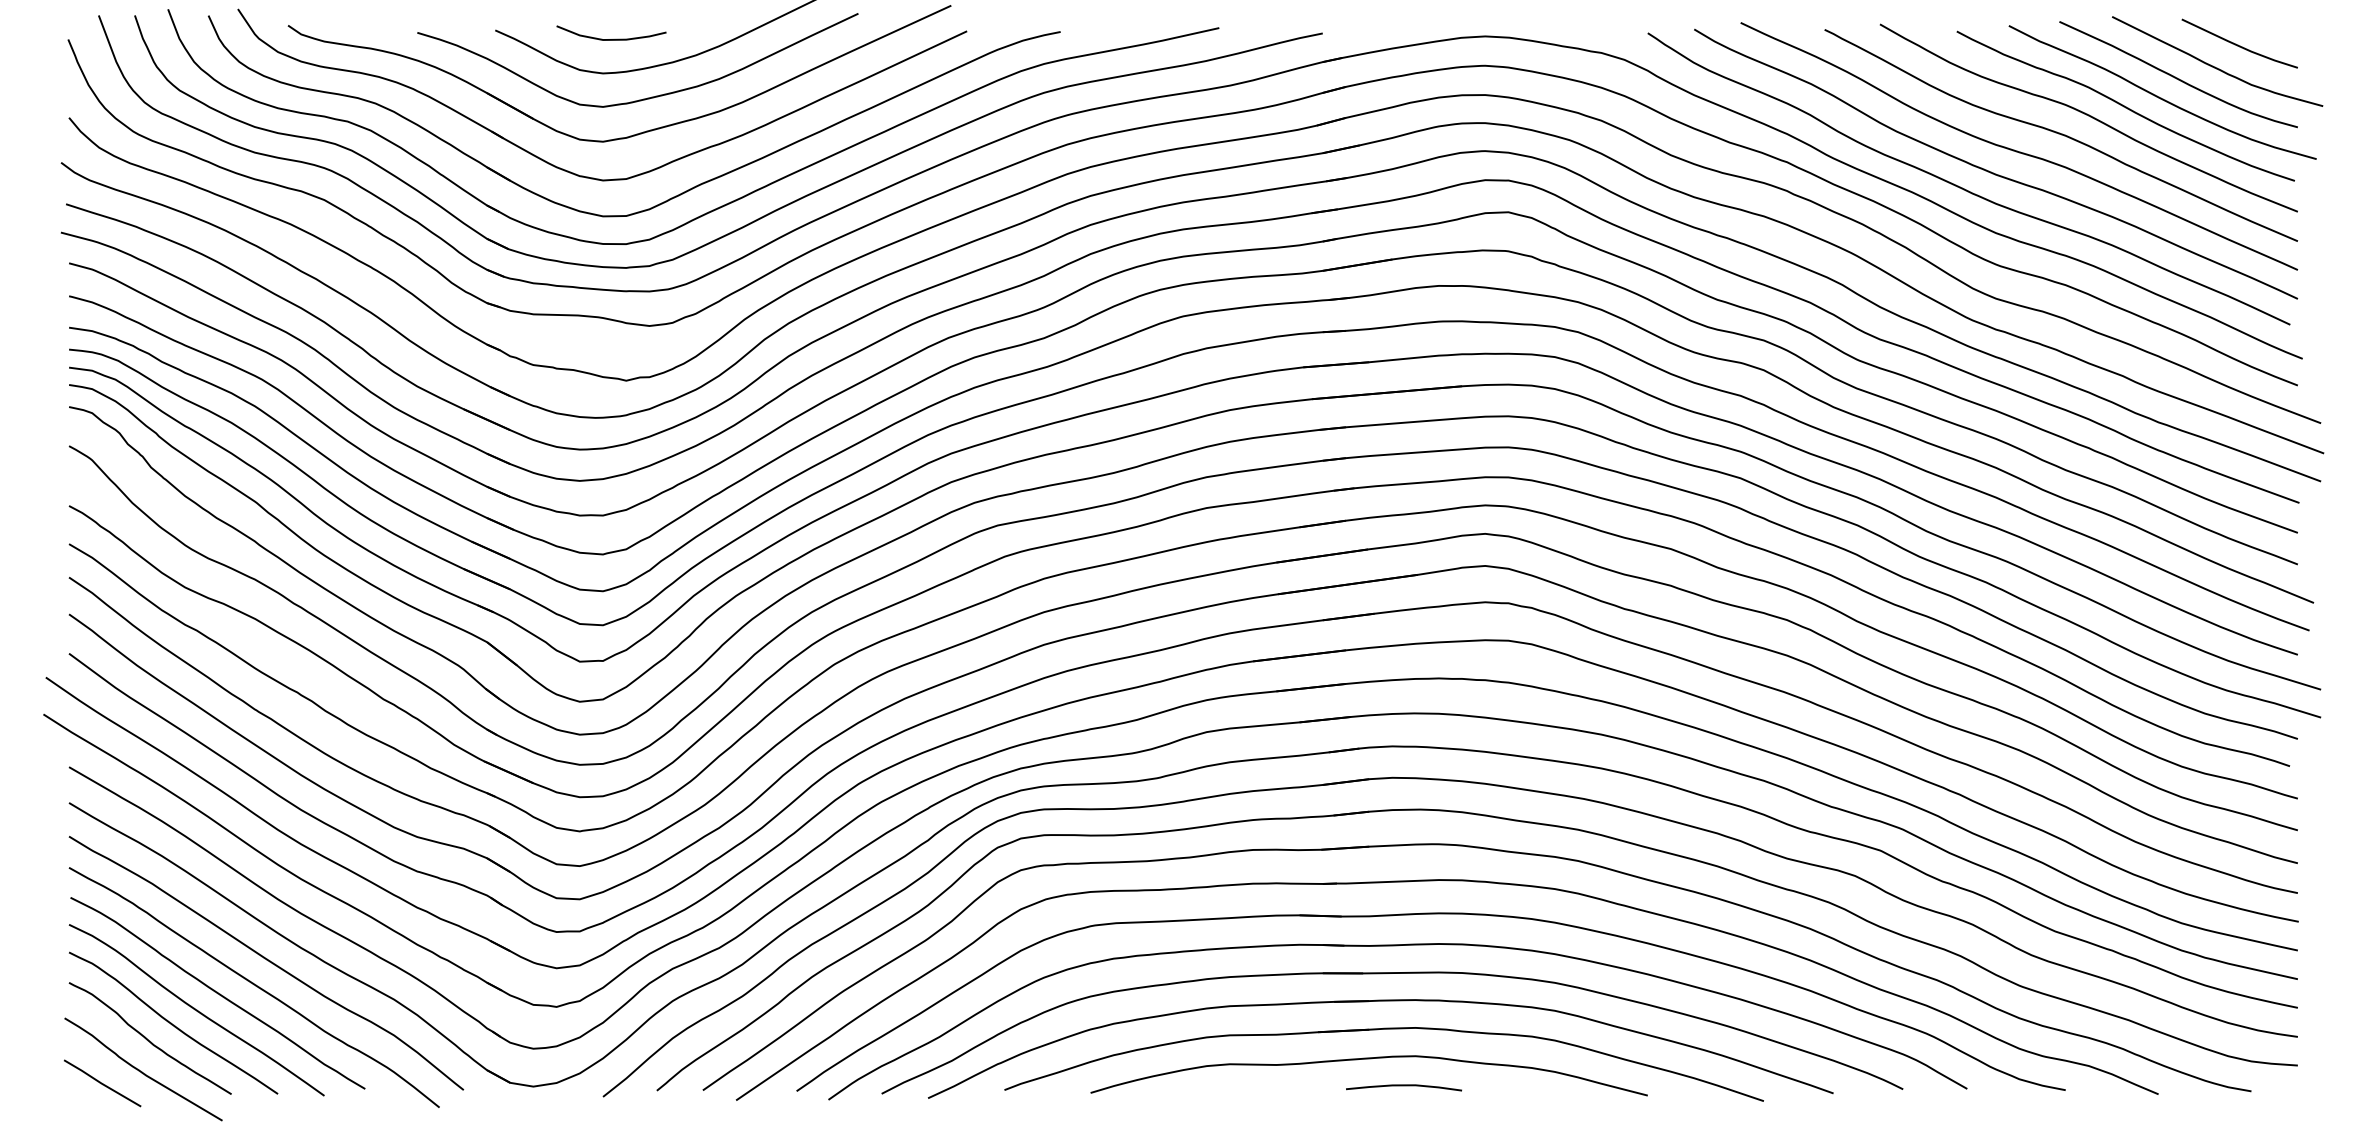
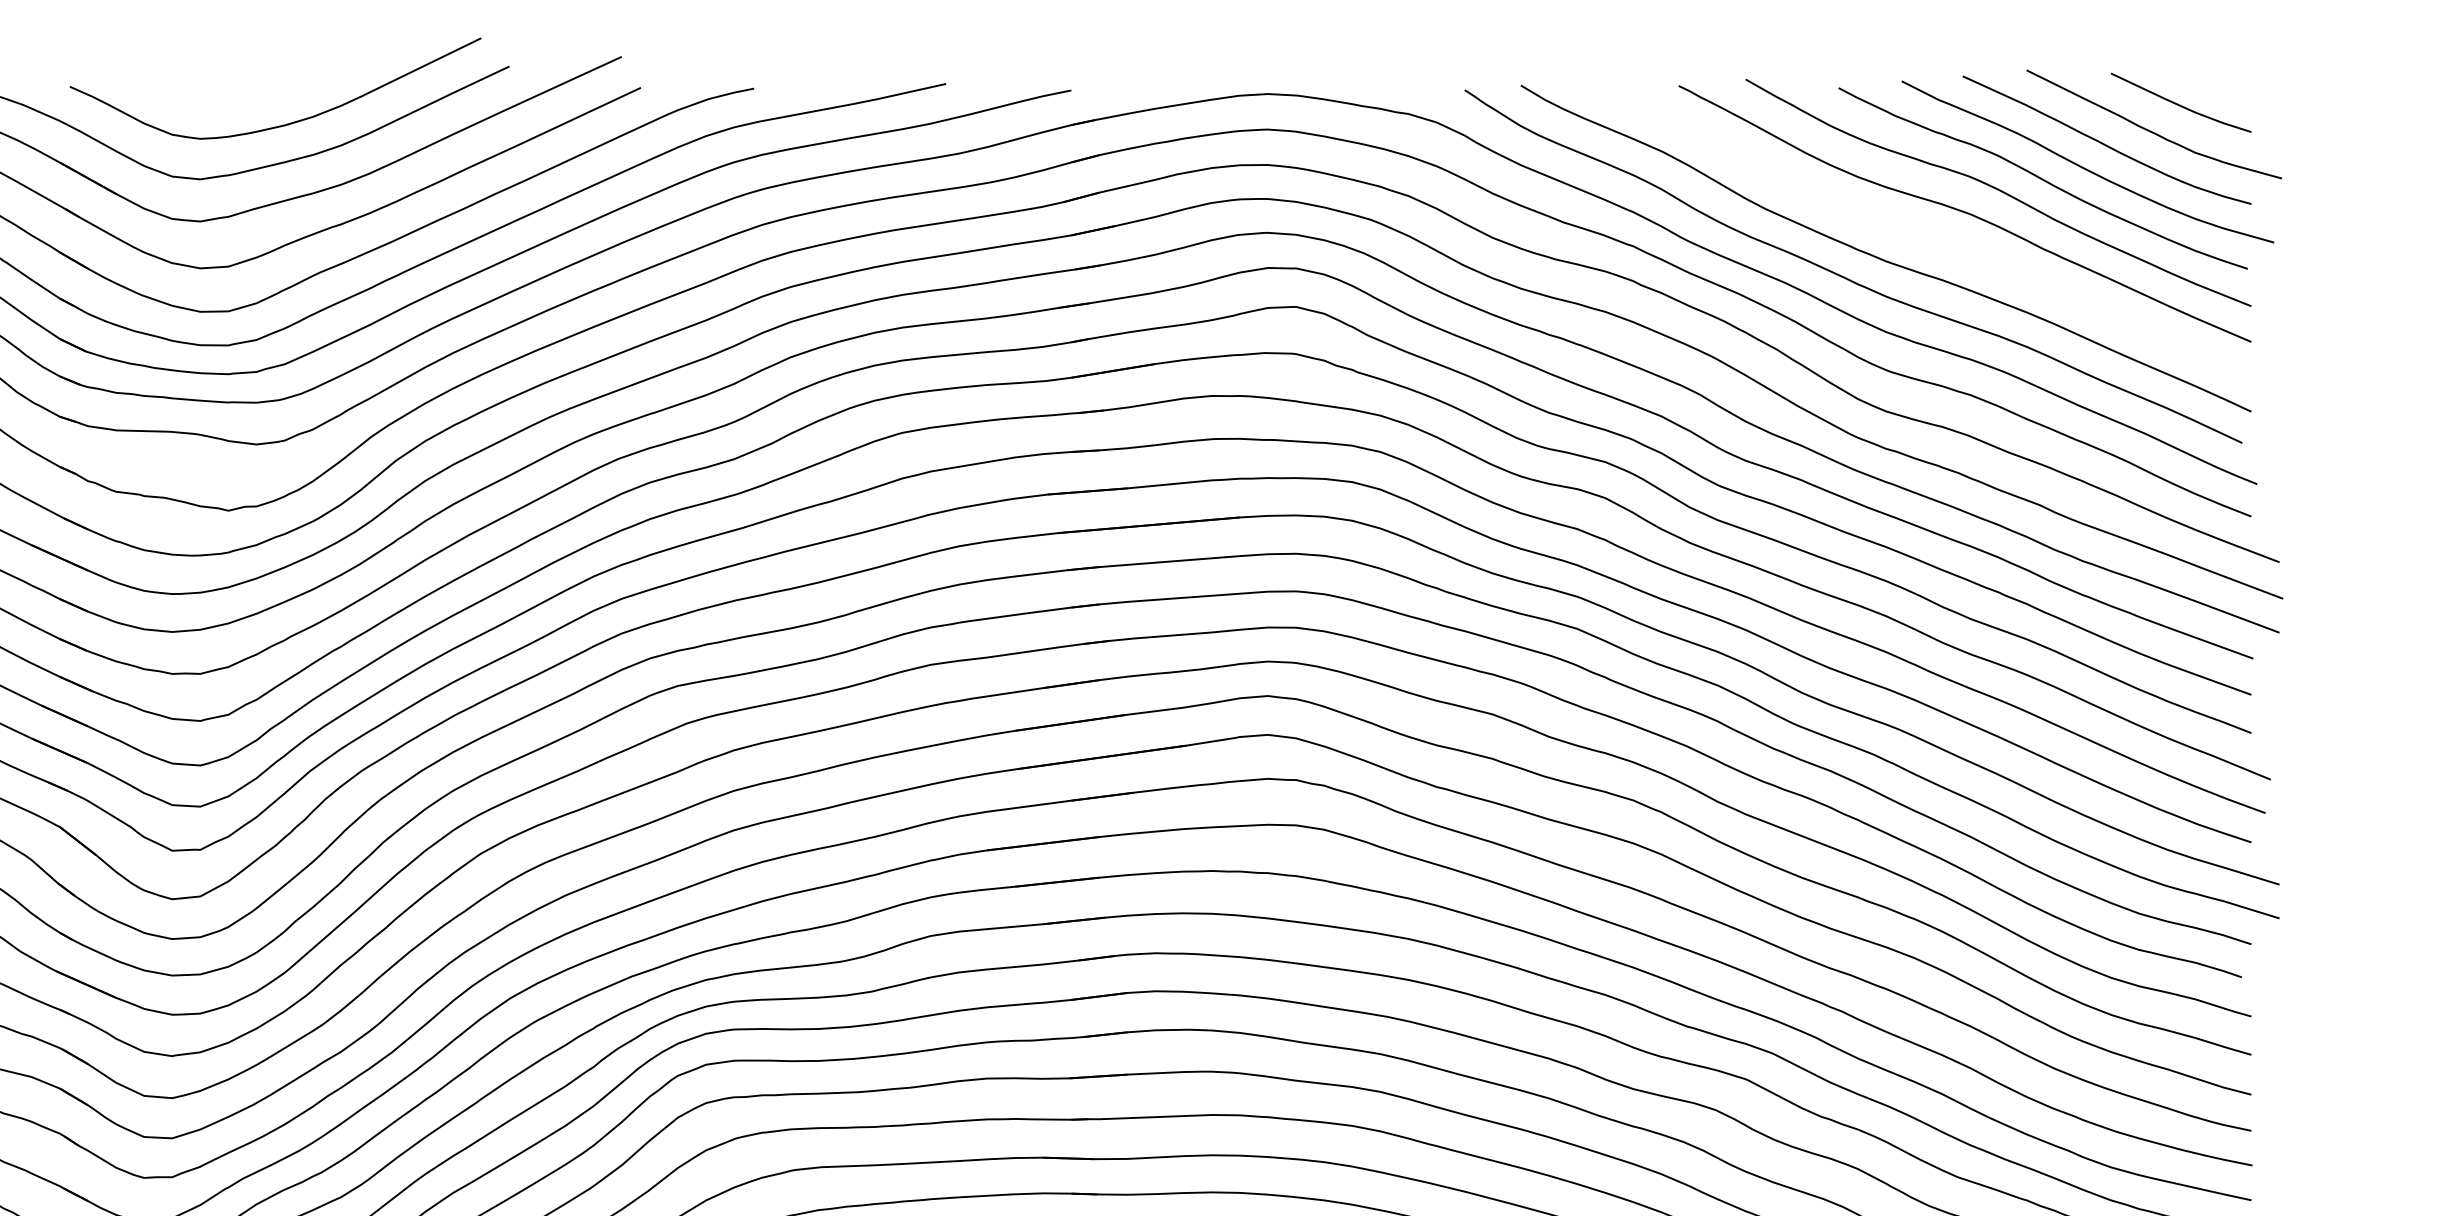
curve: (614, 38) -> (214, 96), removed
curve: (2017, 150) -> (1912, 232), removed

